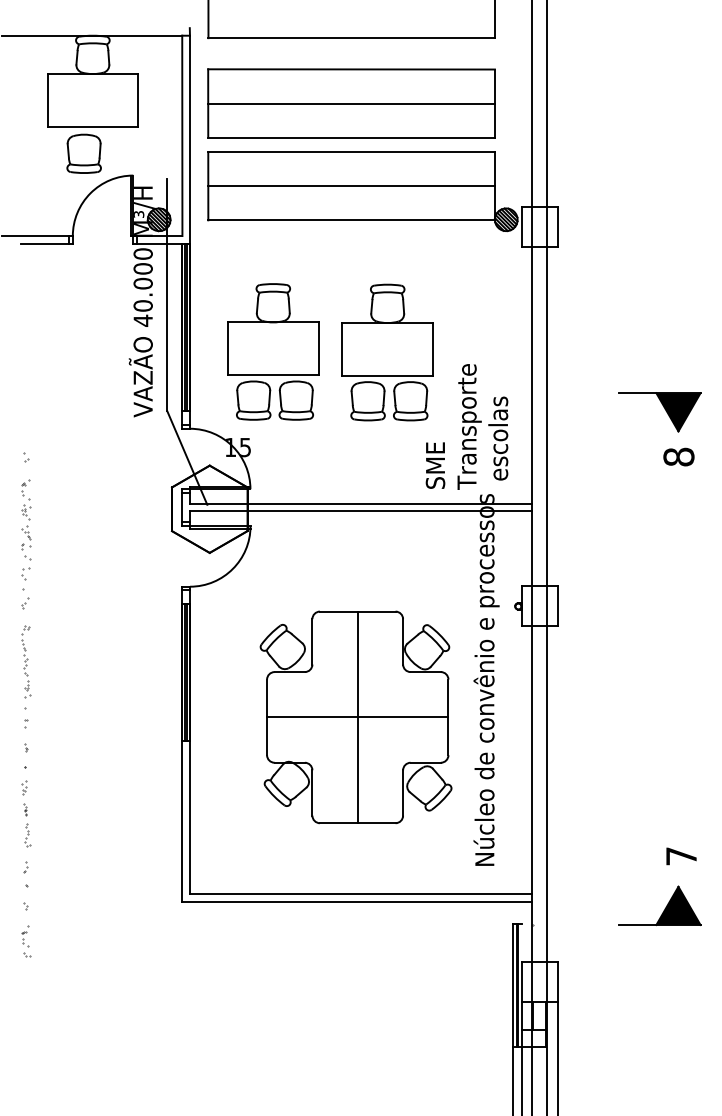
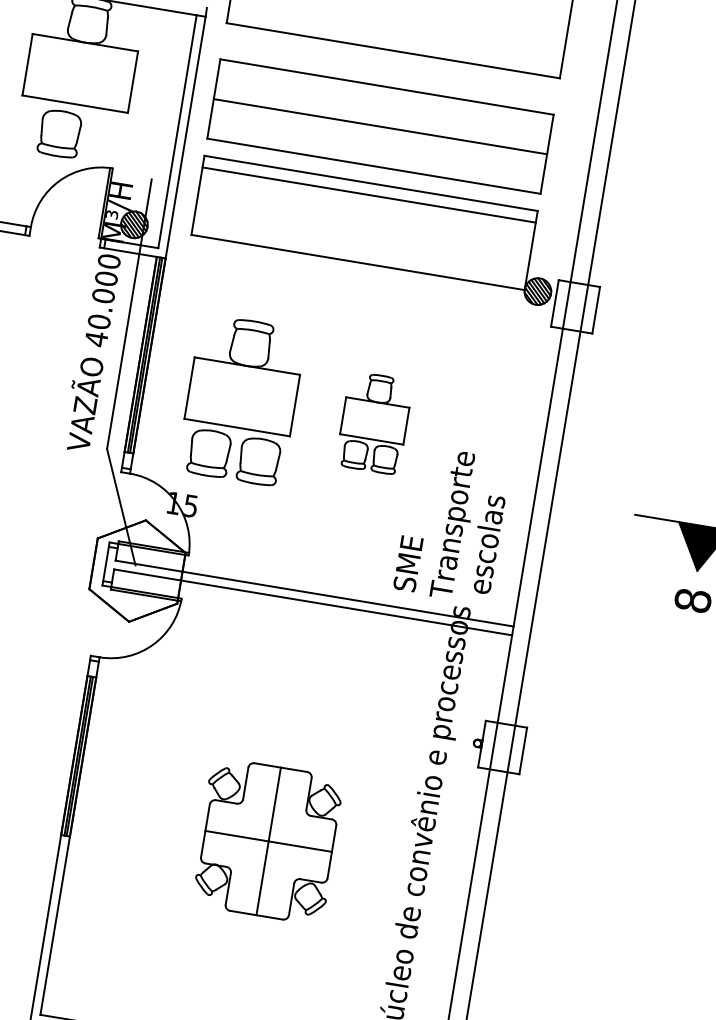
line: (351, 186) -> (369, 195), moved
part: (387, 352) -> (374, 423), size x0.6
part: (355, 717) -> (266, 841), size x0.6

